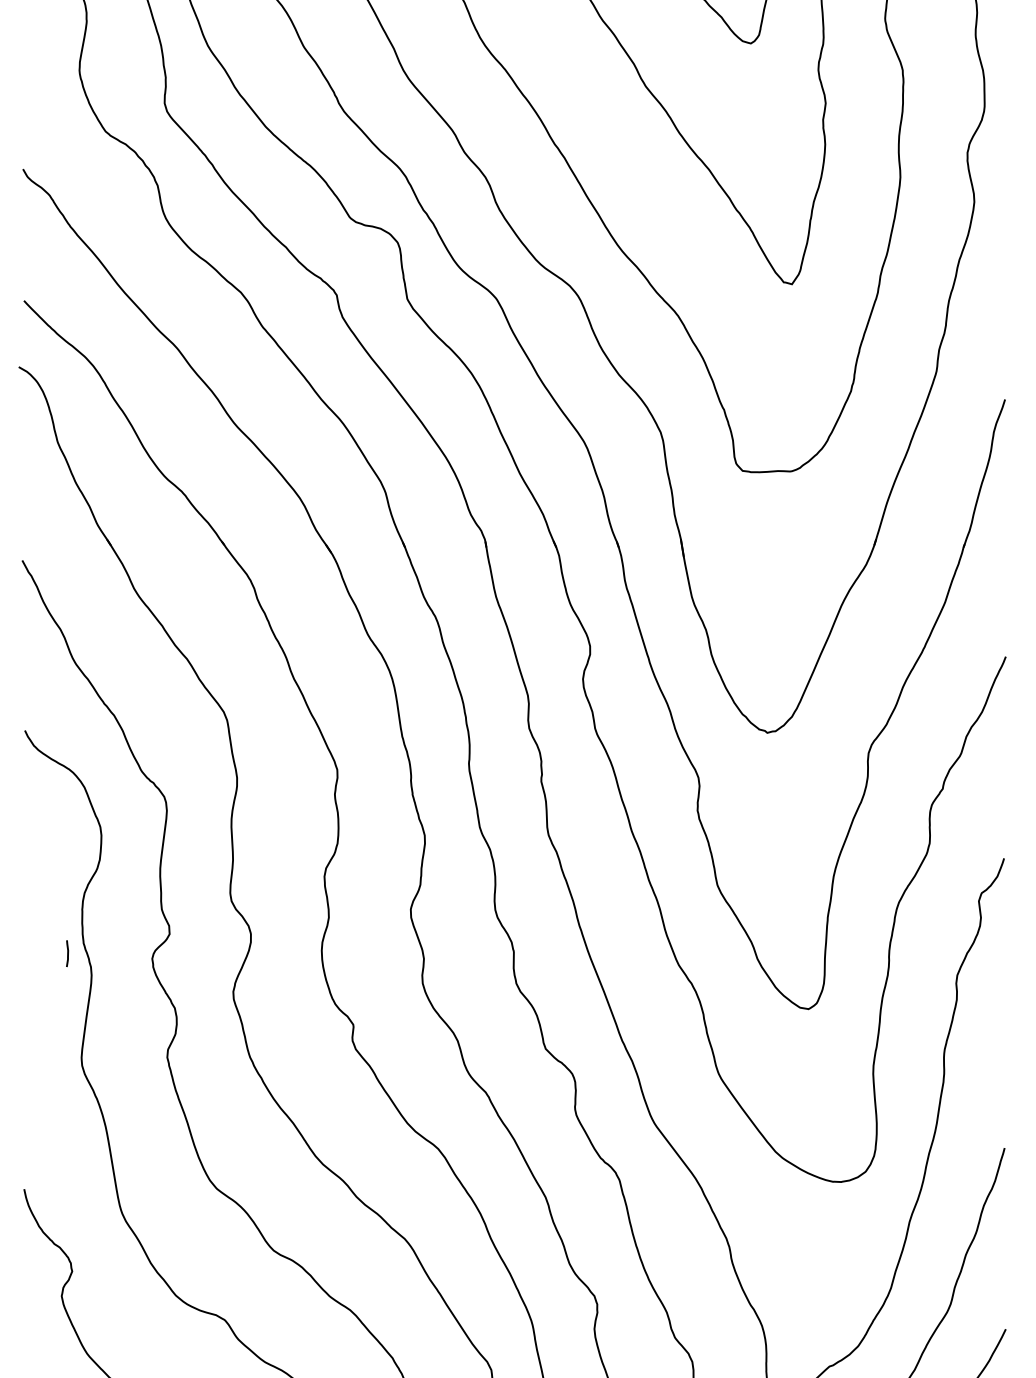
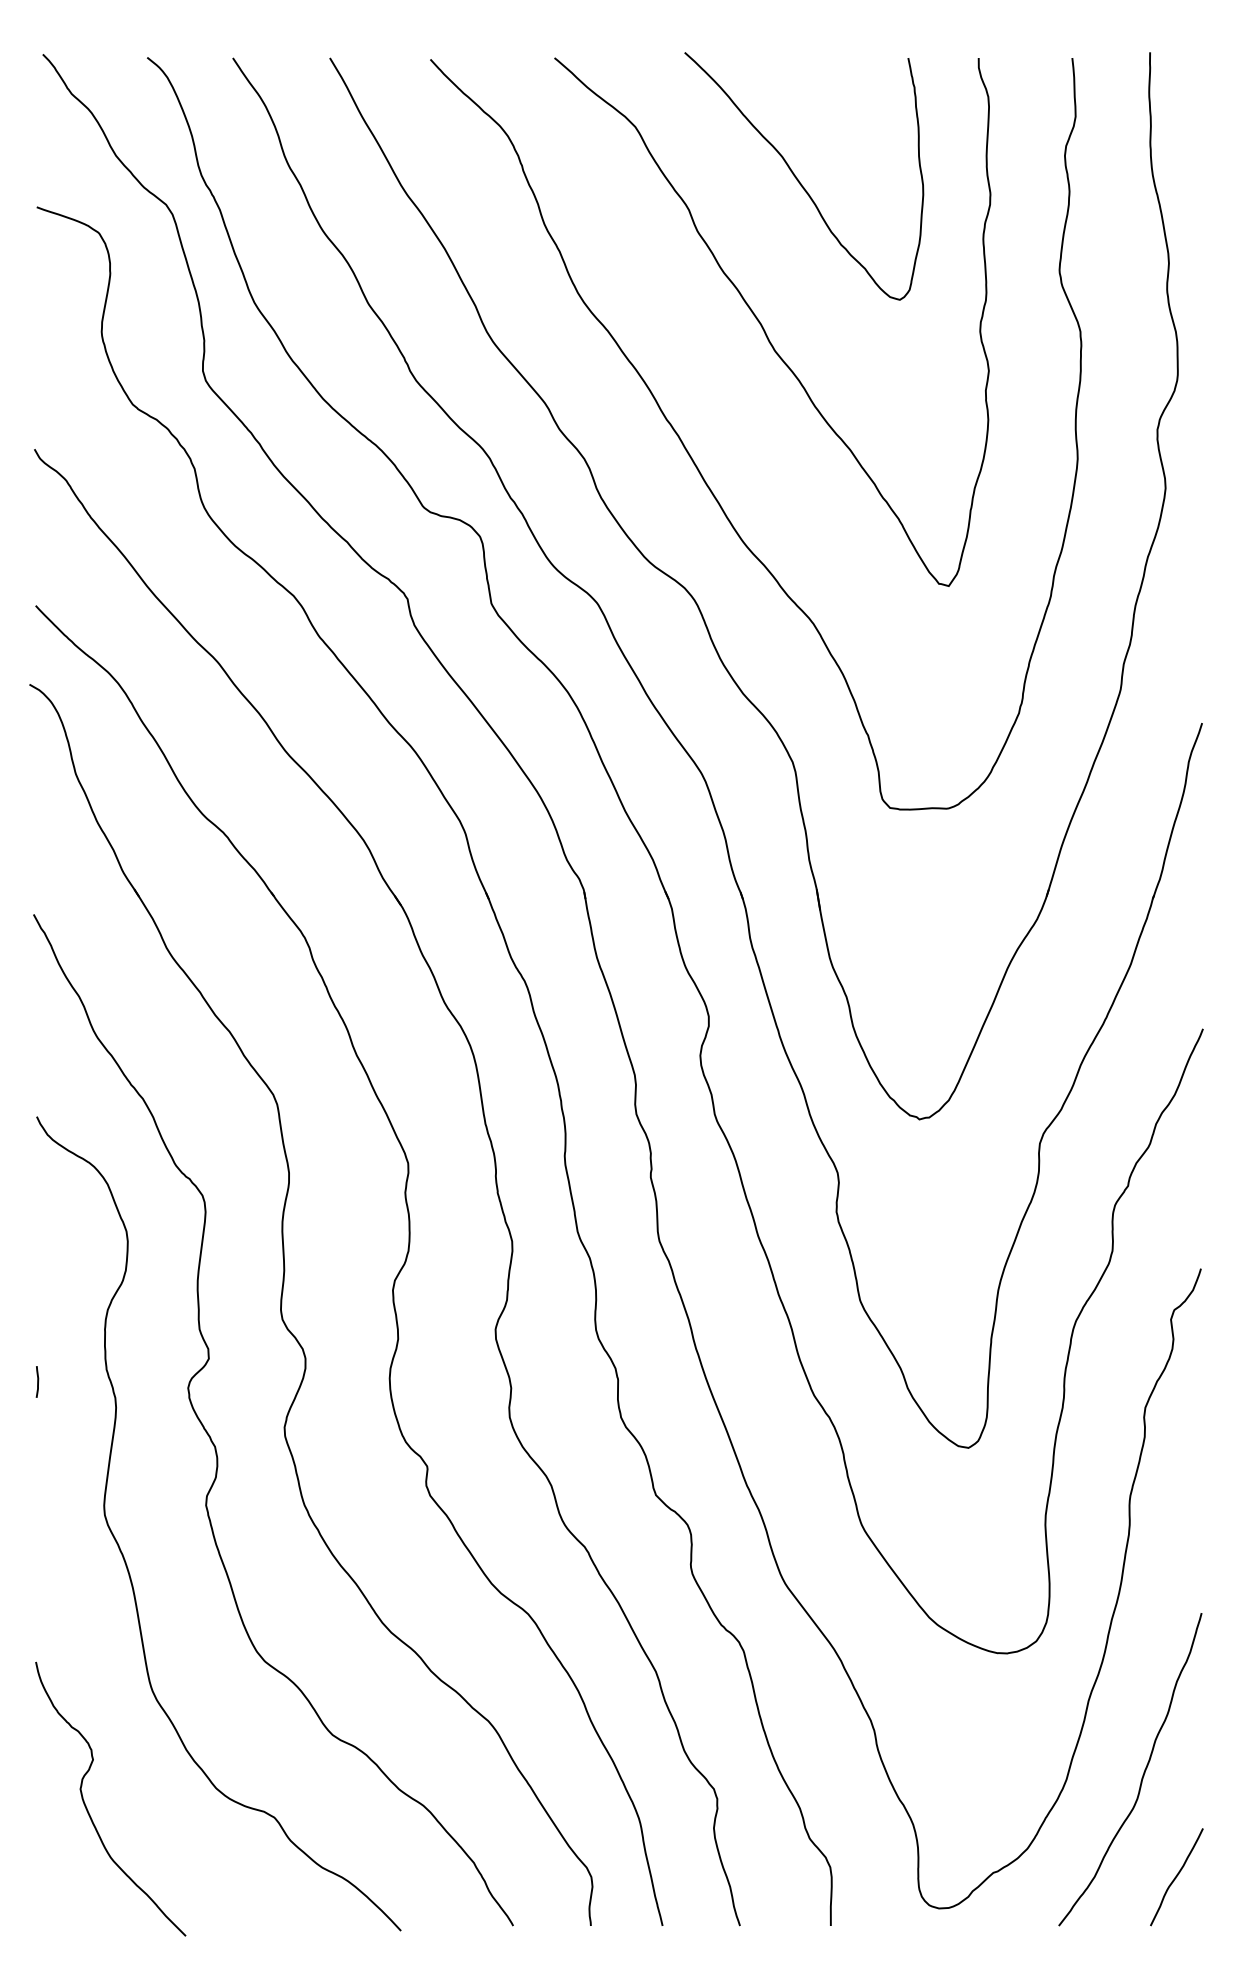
curve: (67, 953) -> (37, 1381), moved

